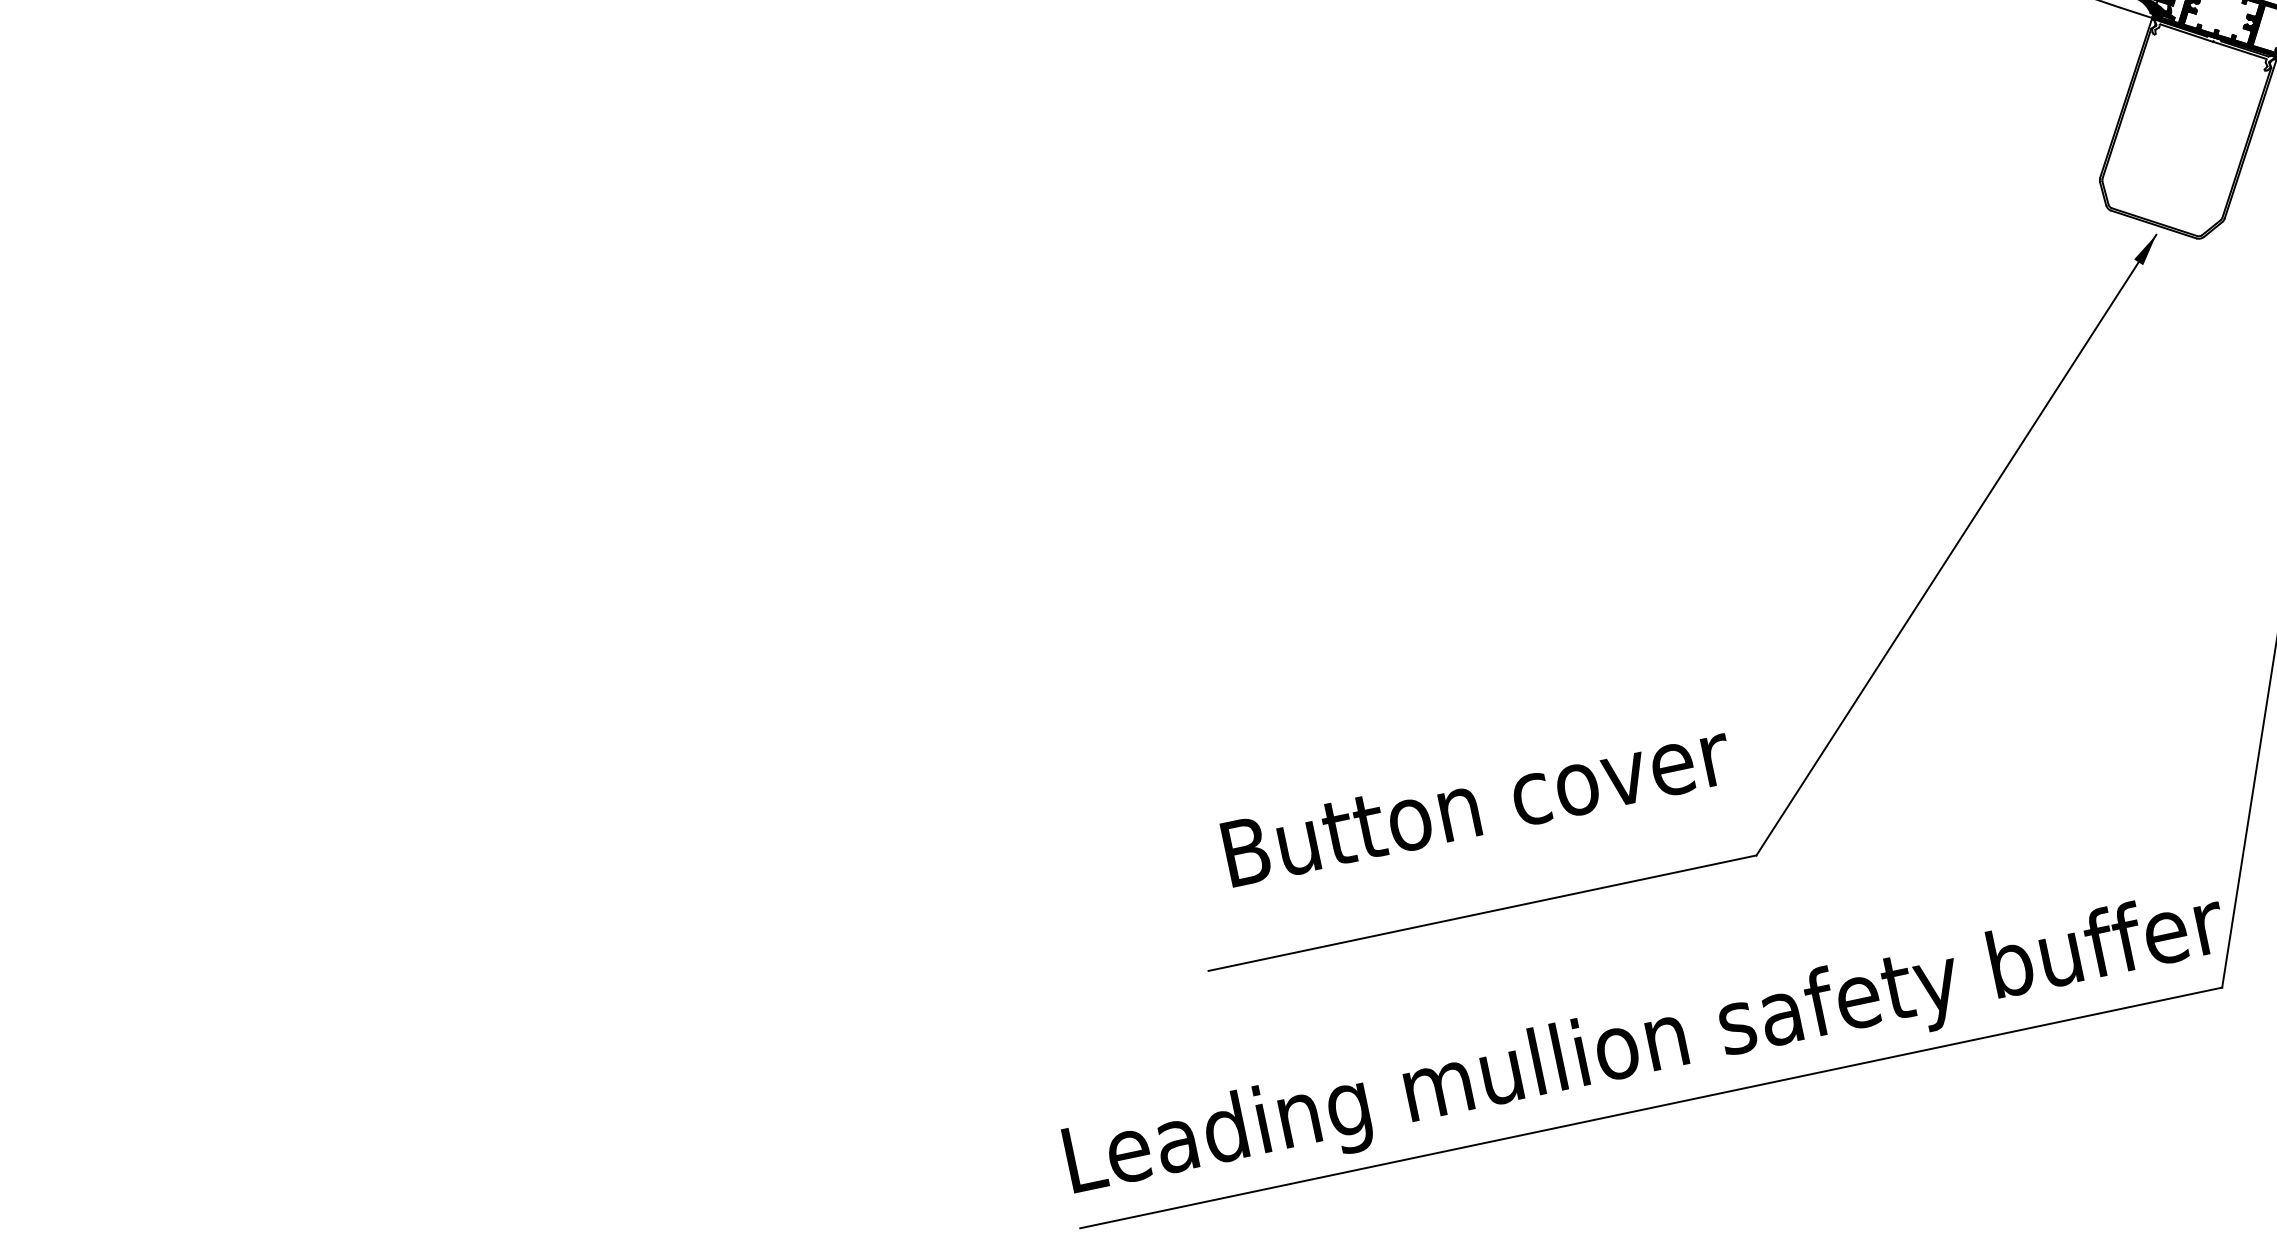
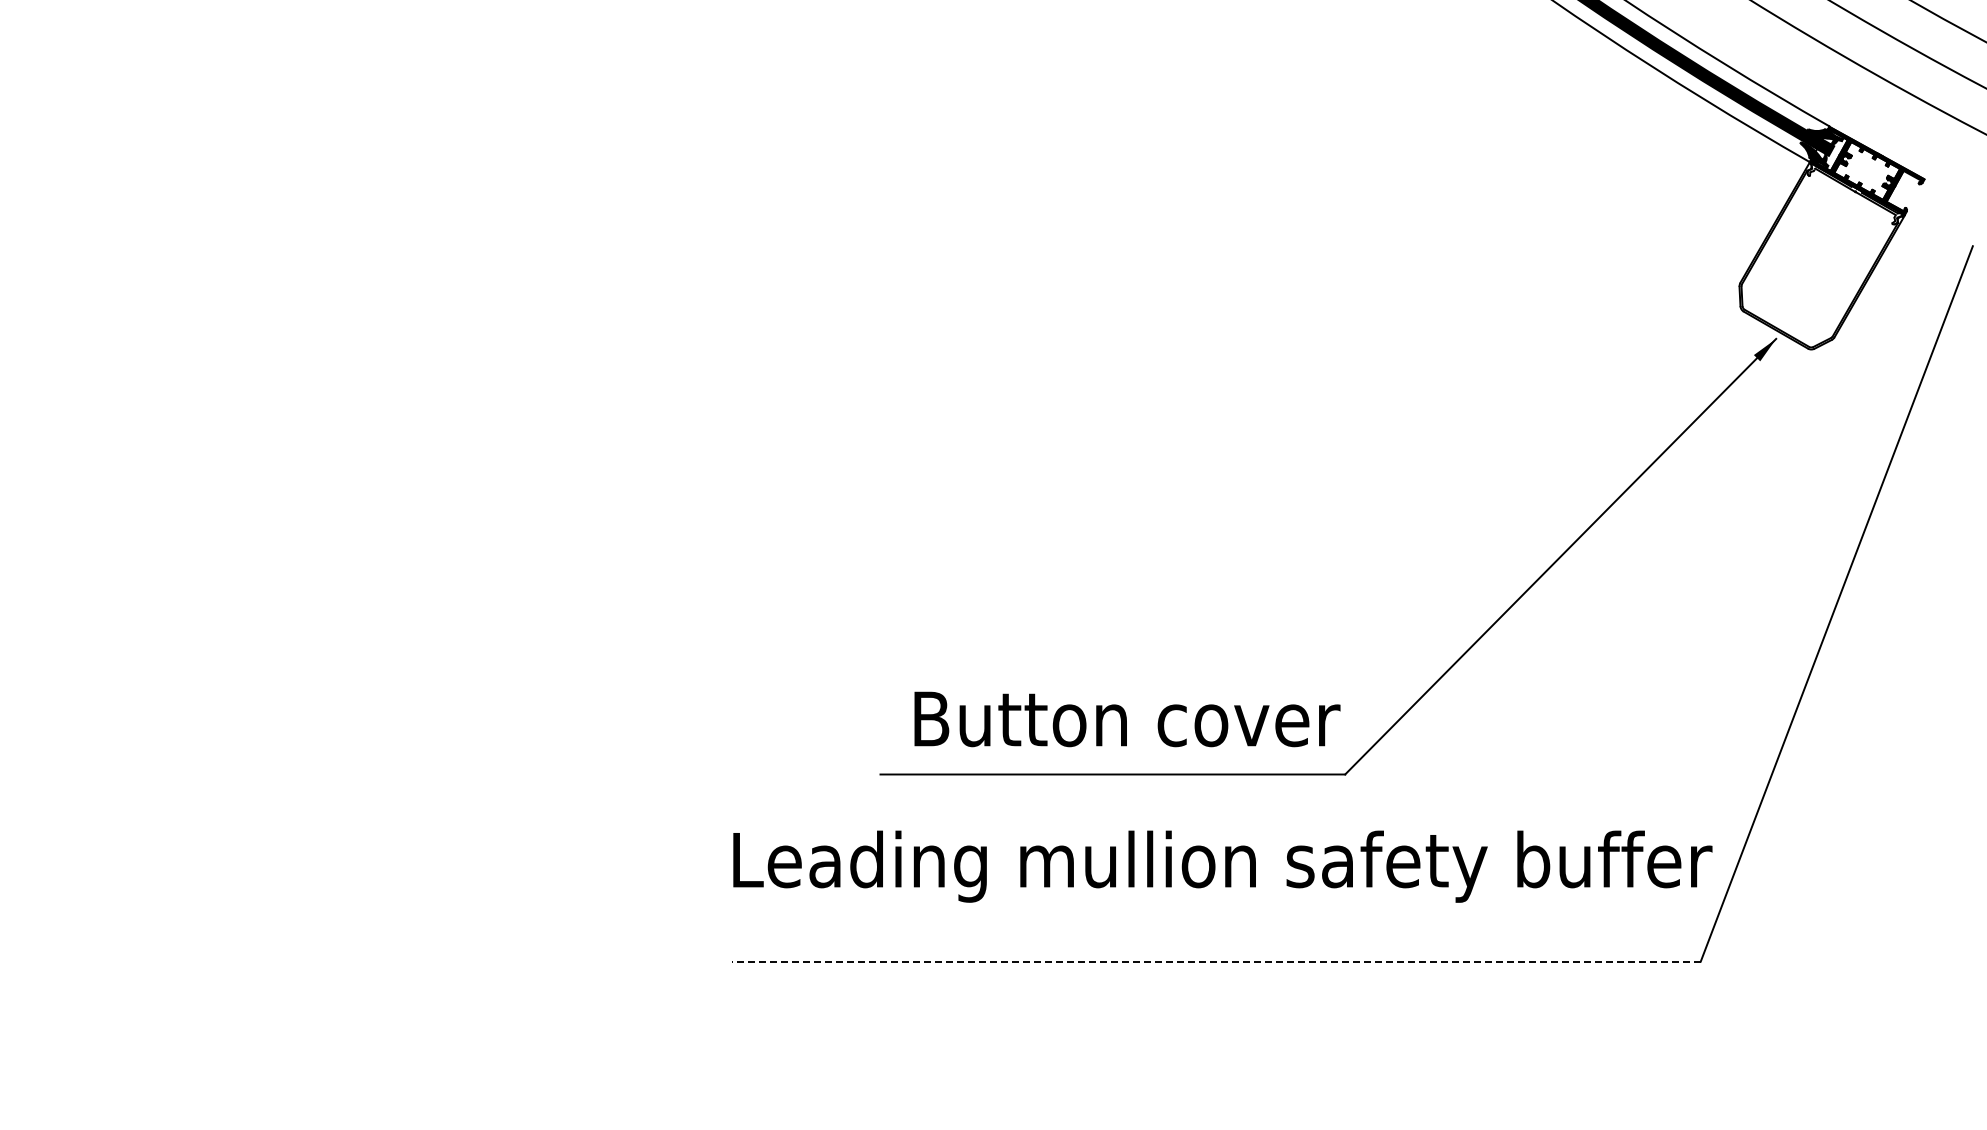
text: (1477, 803) -> (1127, 719), moved
text: (1645, 1047) -> (1222, 866), moved
line: (1651, 1107) -> (1216, 961), solid -> dashed

